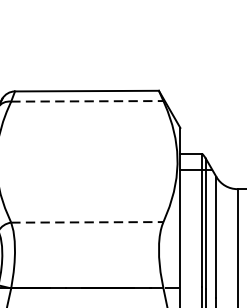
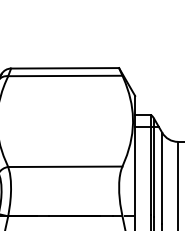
line: (87, 100) -> (65, 75), dashed -> solid
line: (87, 221) -> (65, 166), dashed -> solid

